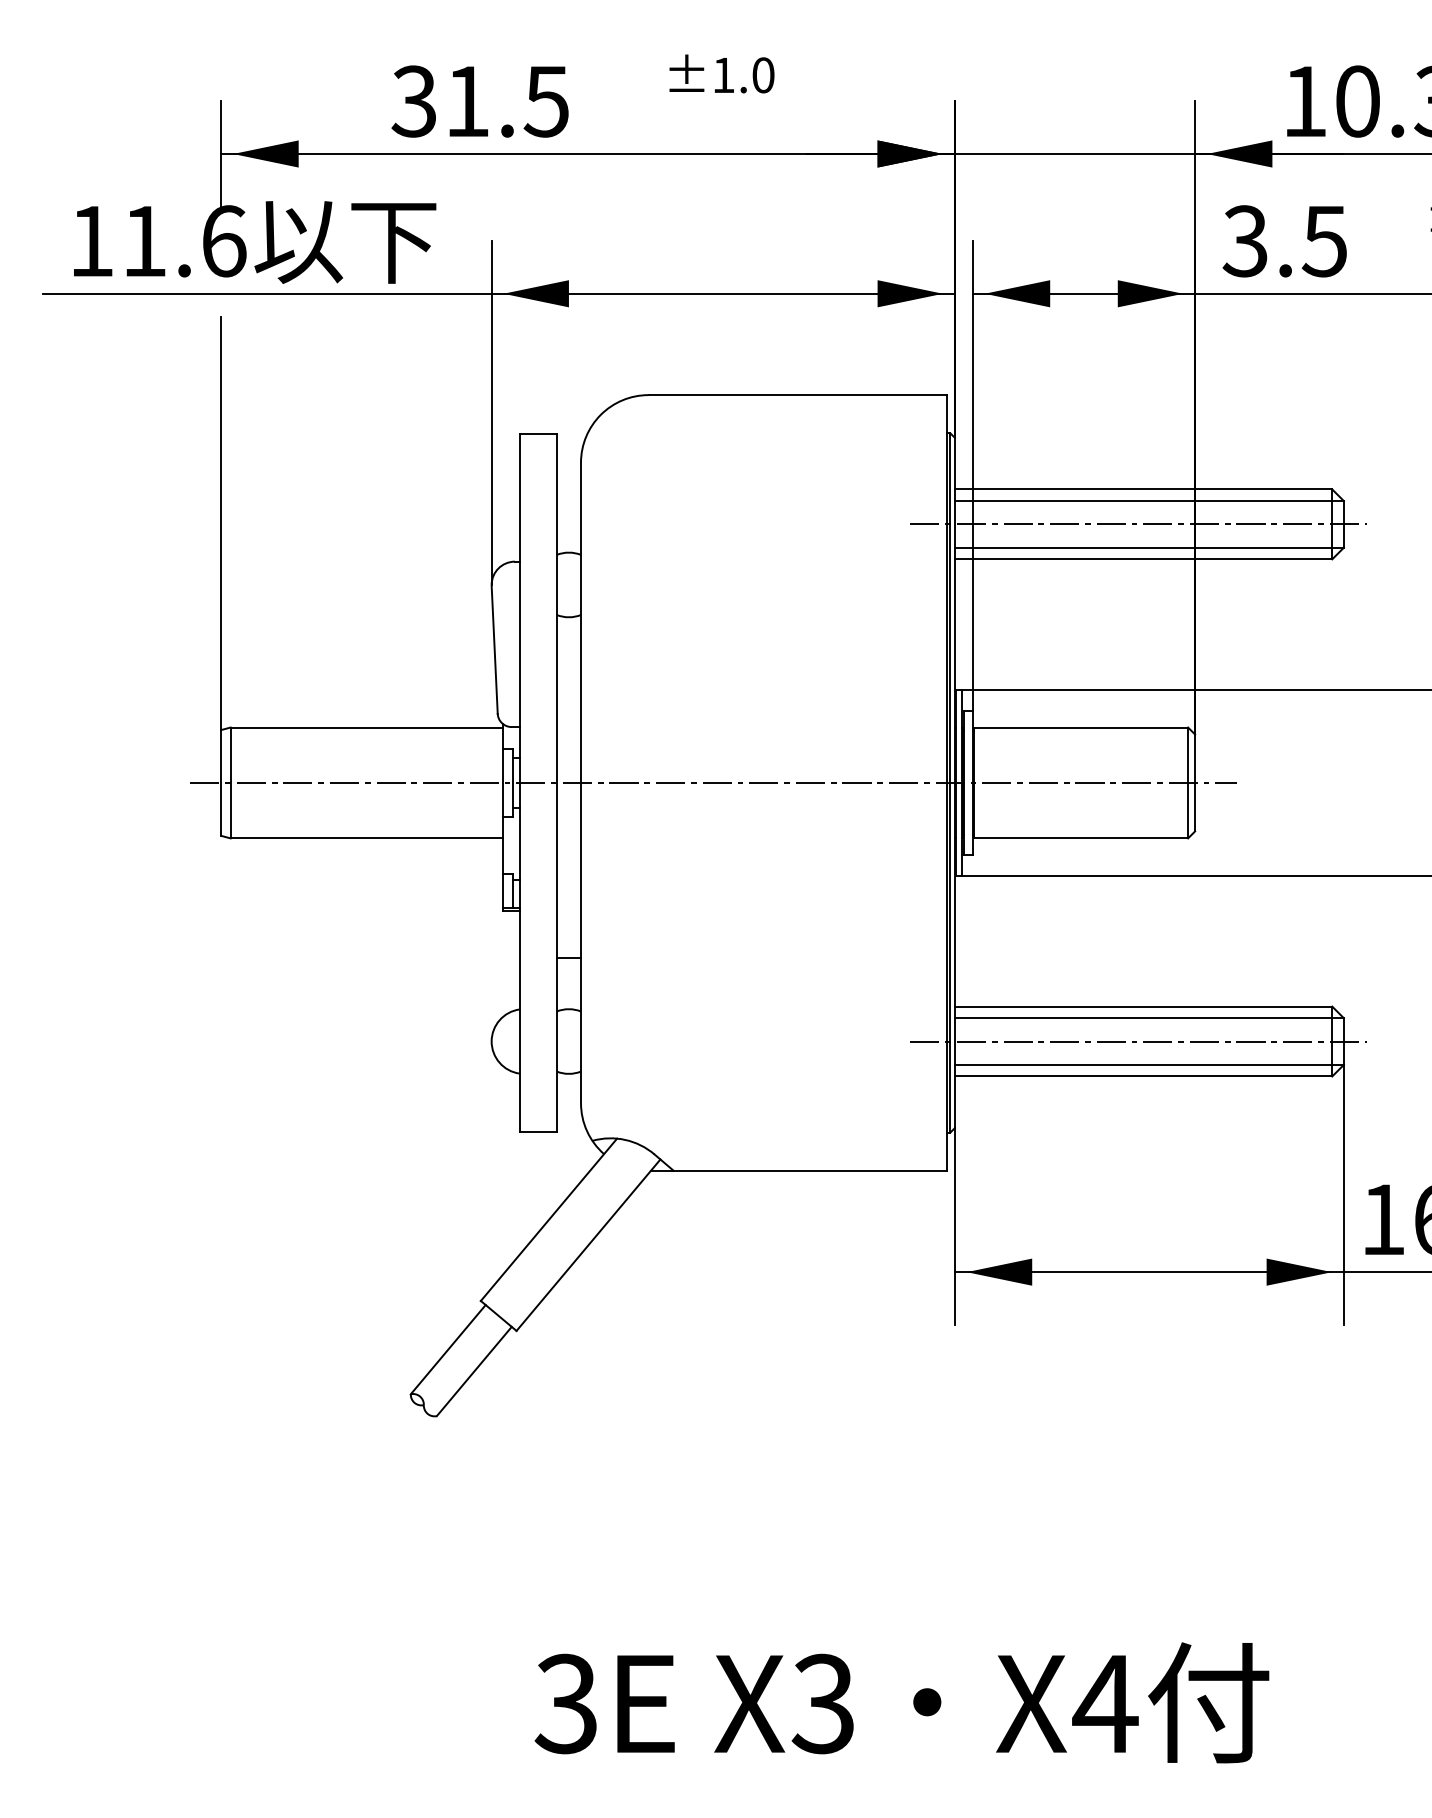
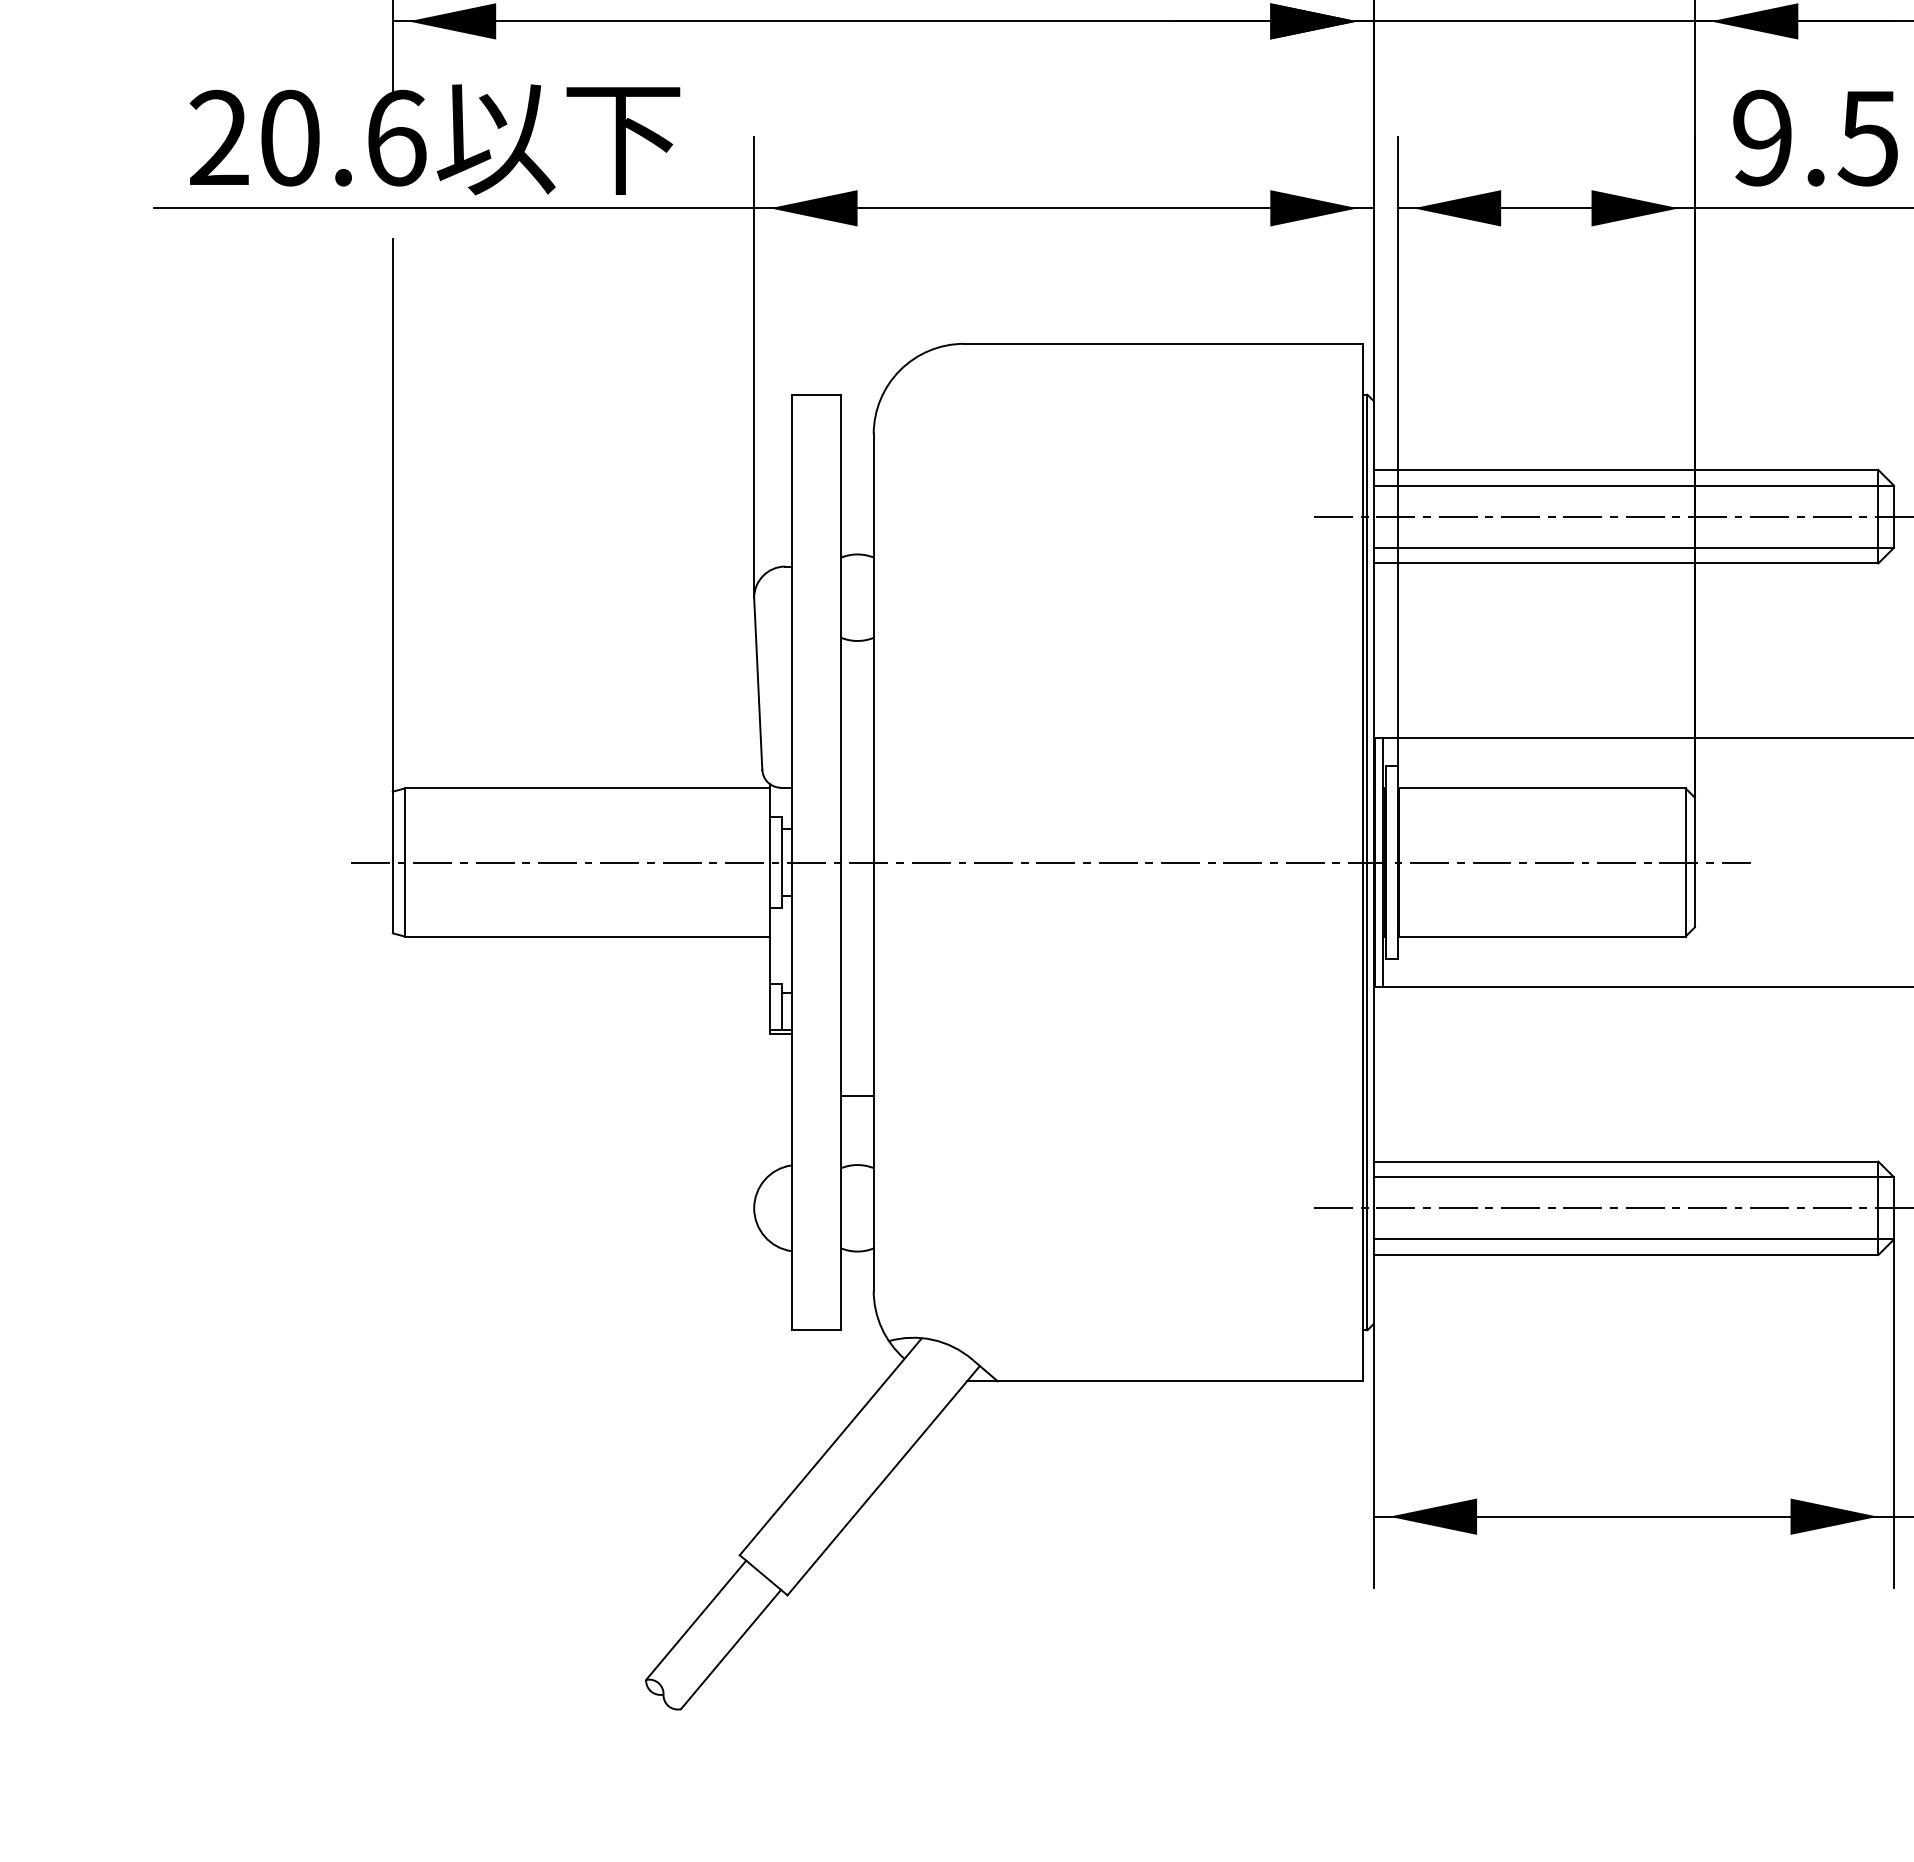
text: (117, 241) -> (253, 138), 11.6 -> 20.6
text: (1244, 241) -> (1760, 138), 3.5 -> 9.5

